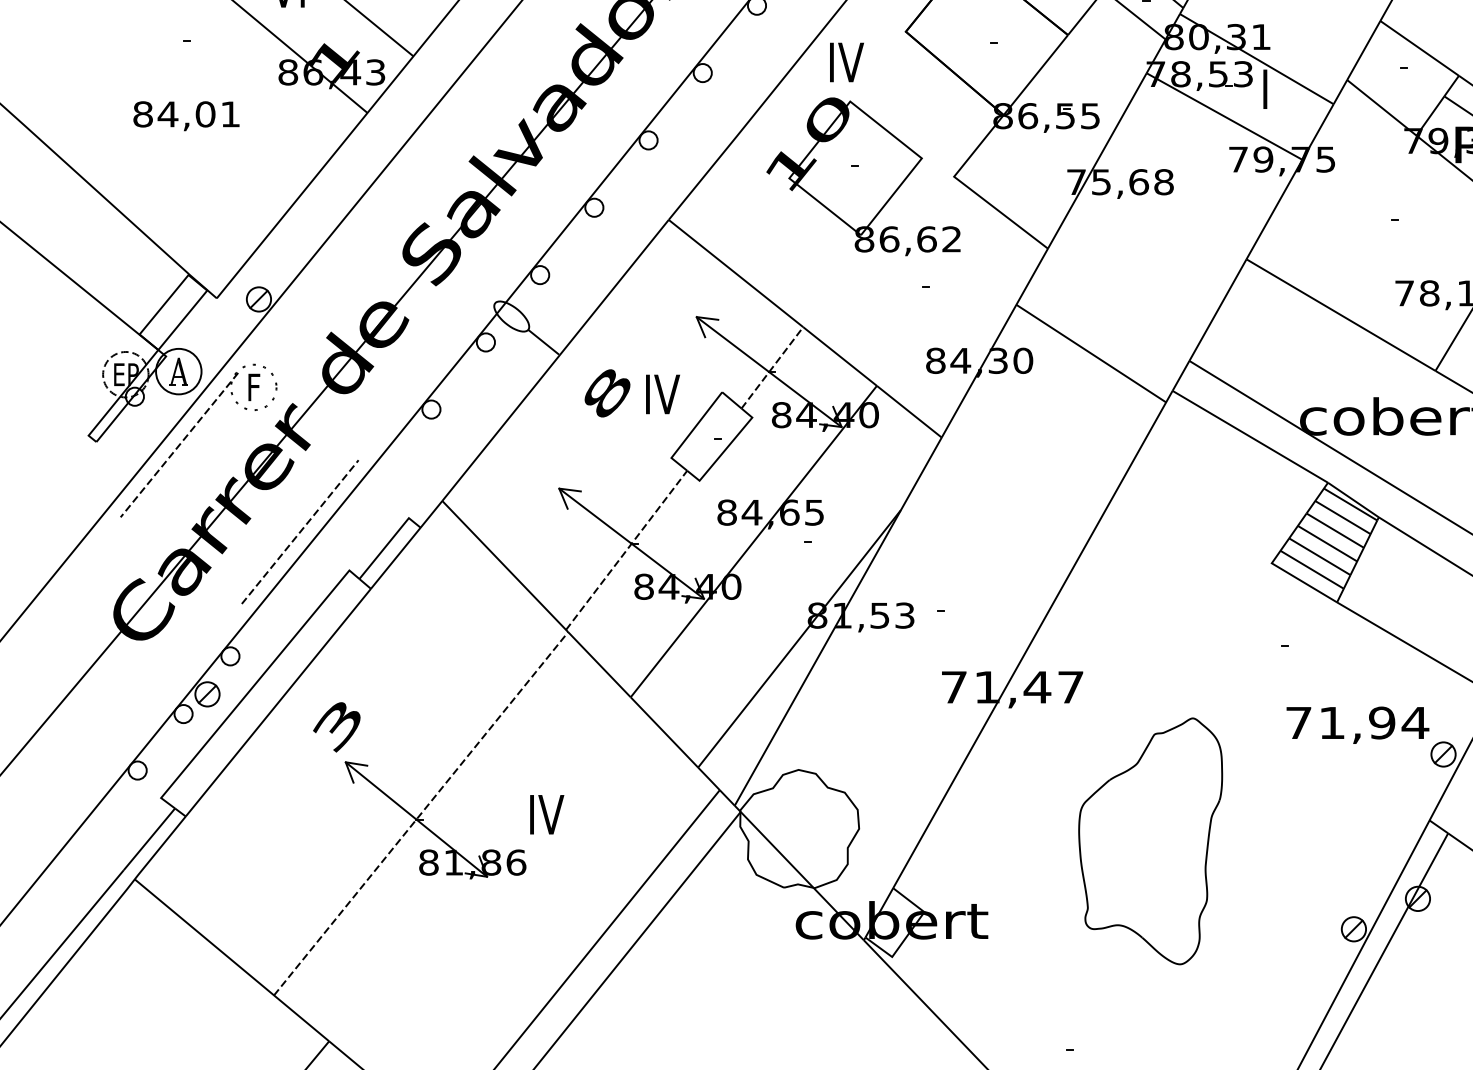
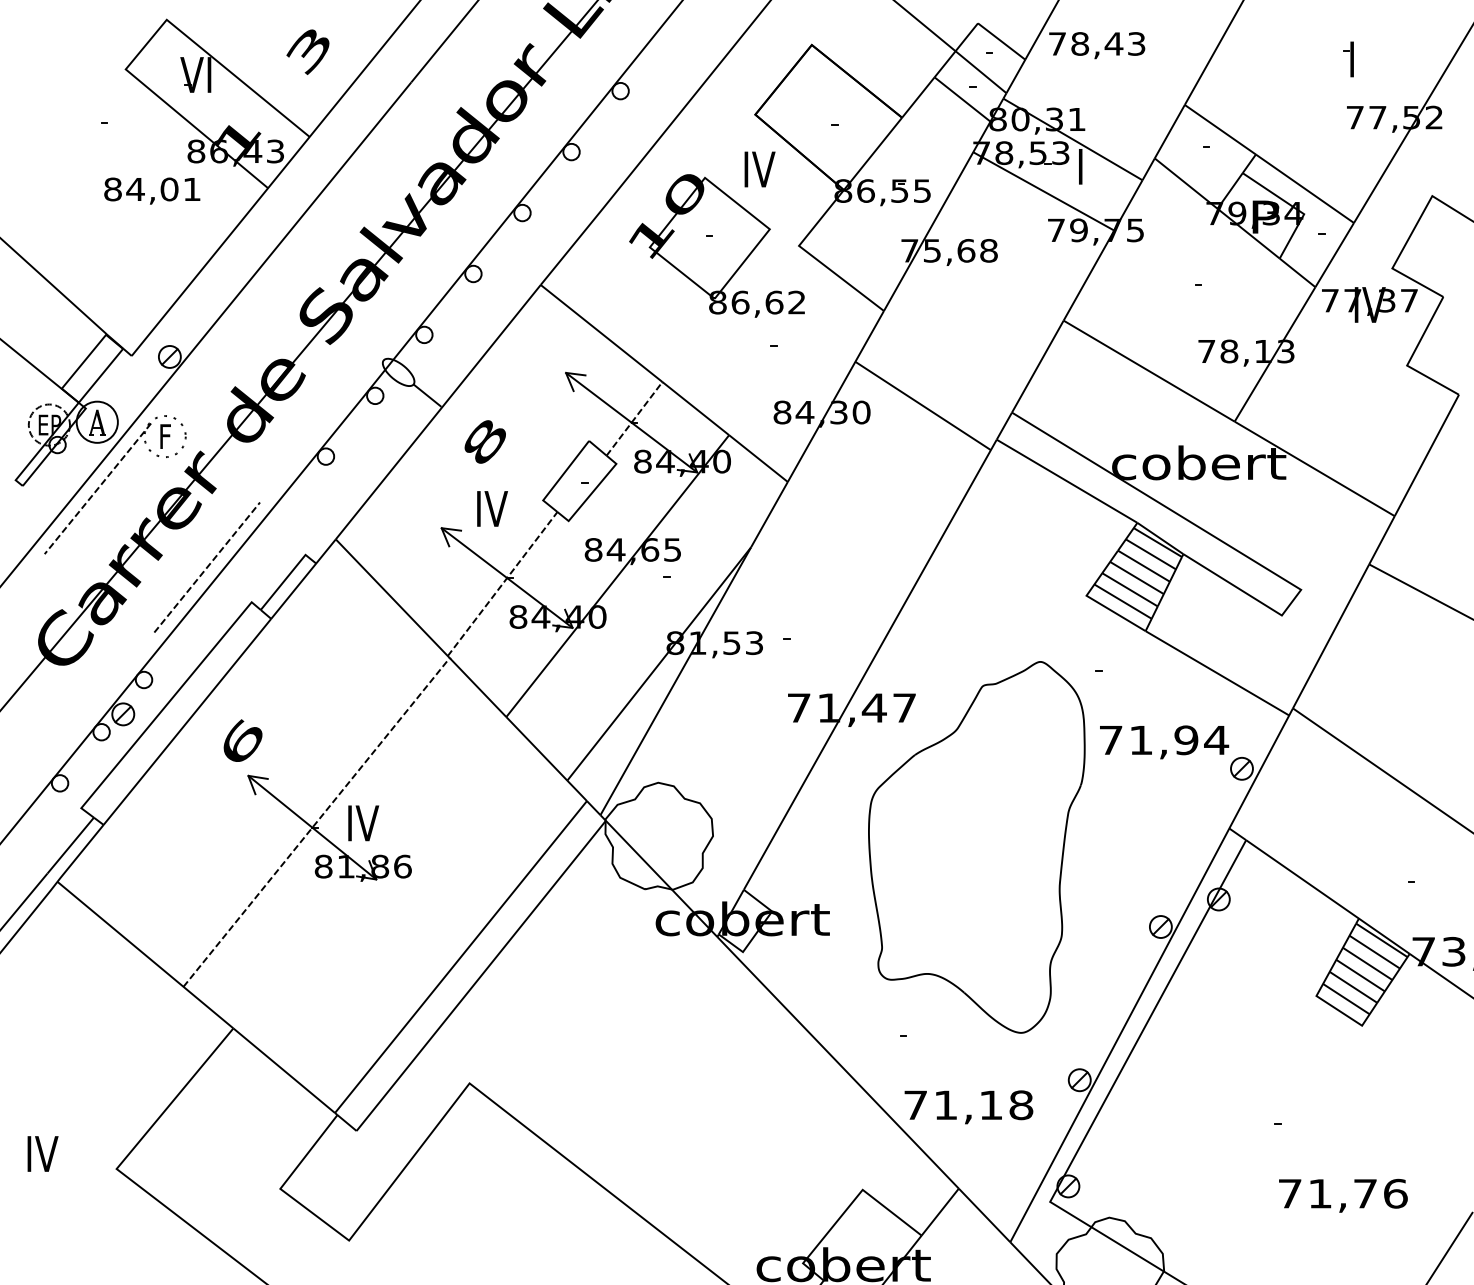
text: (846, 62) -> (759, 169), moved
text: (186, 115) -> (152, 190), moved
text: (662, 393) -> (492, 508), moved
text: (337, 725) -> (240, 742), 3 -> 6
text: (546, 814) -> (363, 823), moved
part: (1150, 841) -> (976, 847), size x1.67

